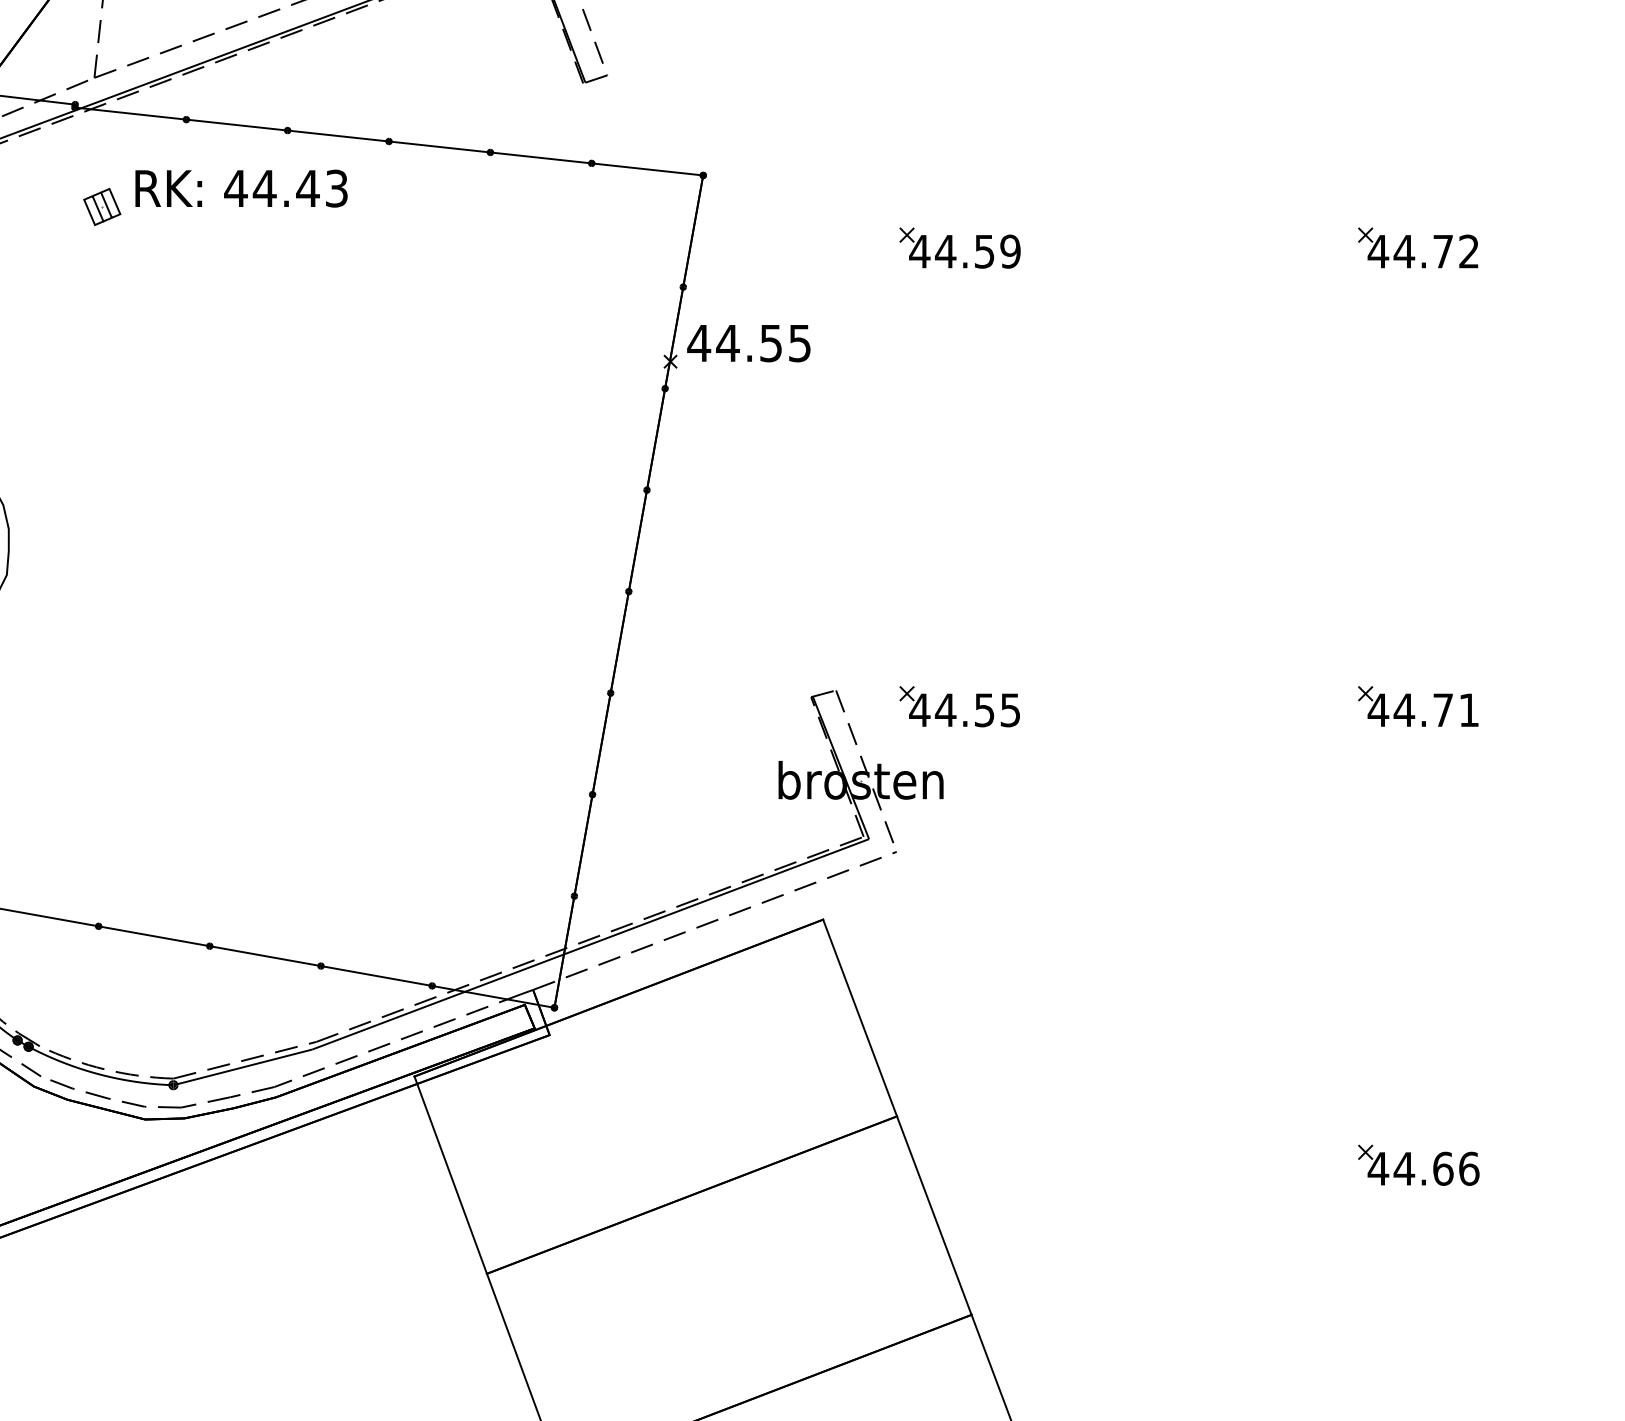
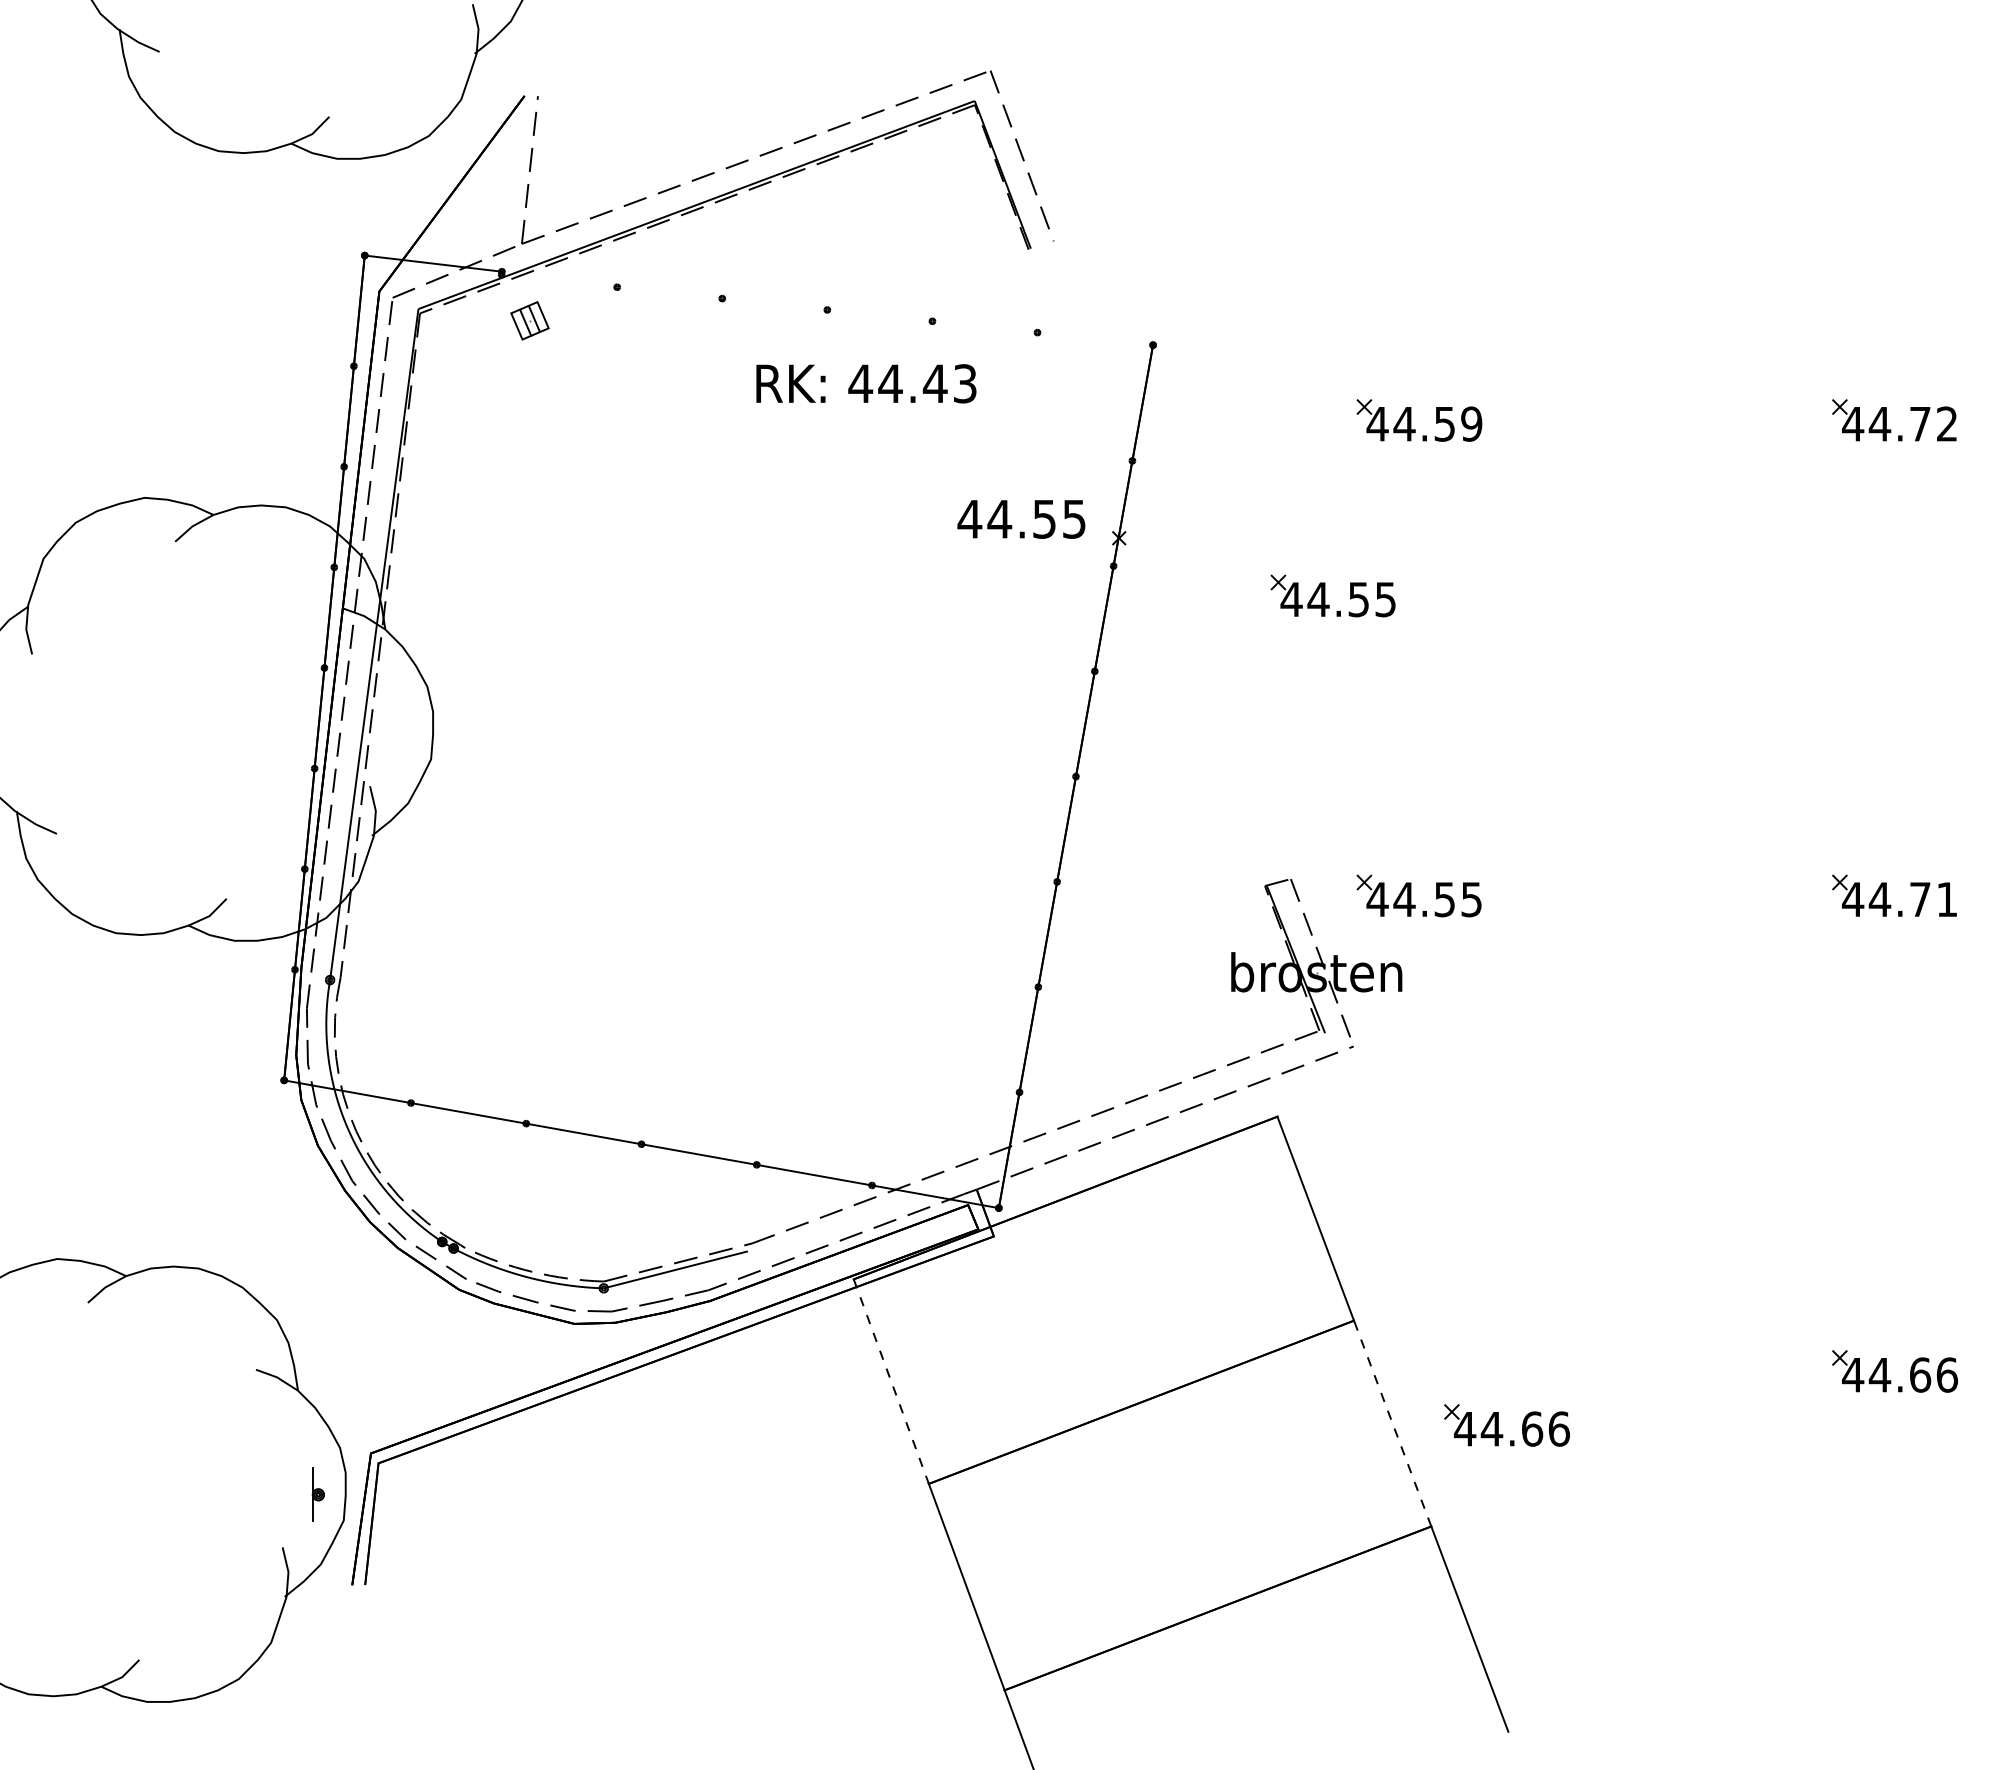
line: (594, 79) -> (1040, 245), removed
line: (389, 141) -> (827, 309), removed
text: (241, 188) -> (866, 383), moved
part: (101, 206) -> (529, 320), moved
text: (748, 343) -> (1021, 519), moved
part: (869, 416) -> (1325, 595), added
line: (590, 944) -> (1036, 1142), removed
line: (450, 1175) -> (891, 1381), solid -> dashed
line: (934, 1215) -> (1392, 1423), solid -> dashed
part: (1036, 1217) -> (1498, 1425), added

